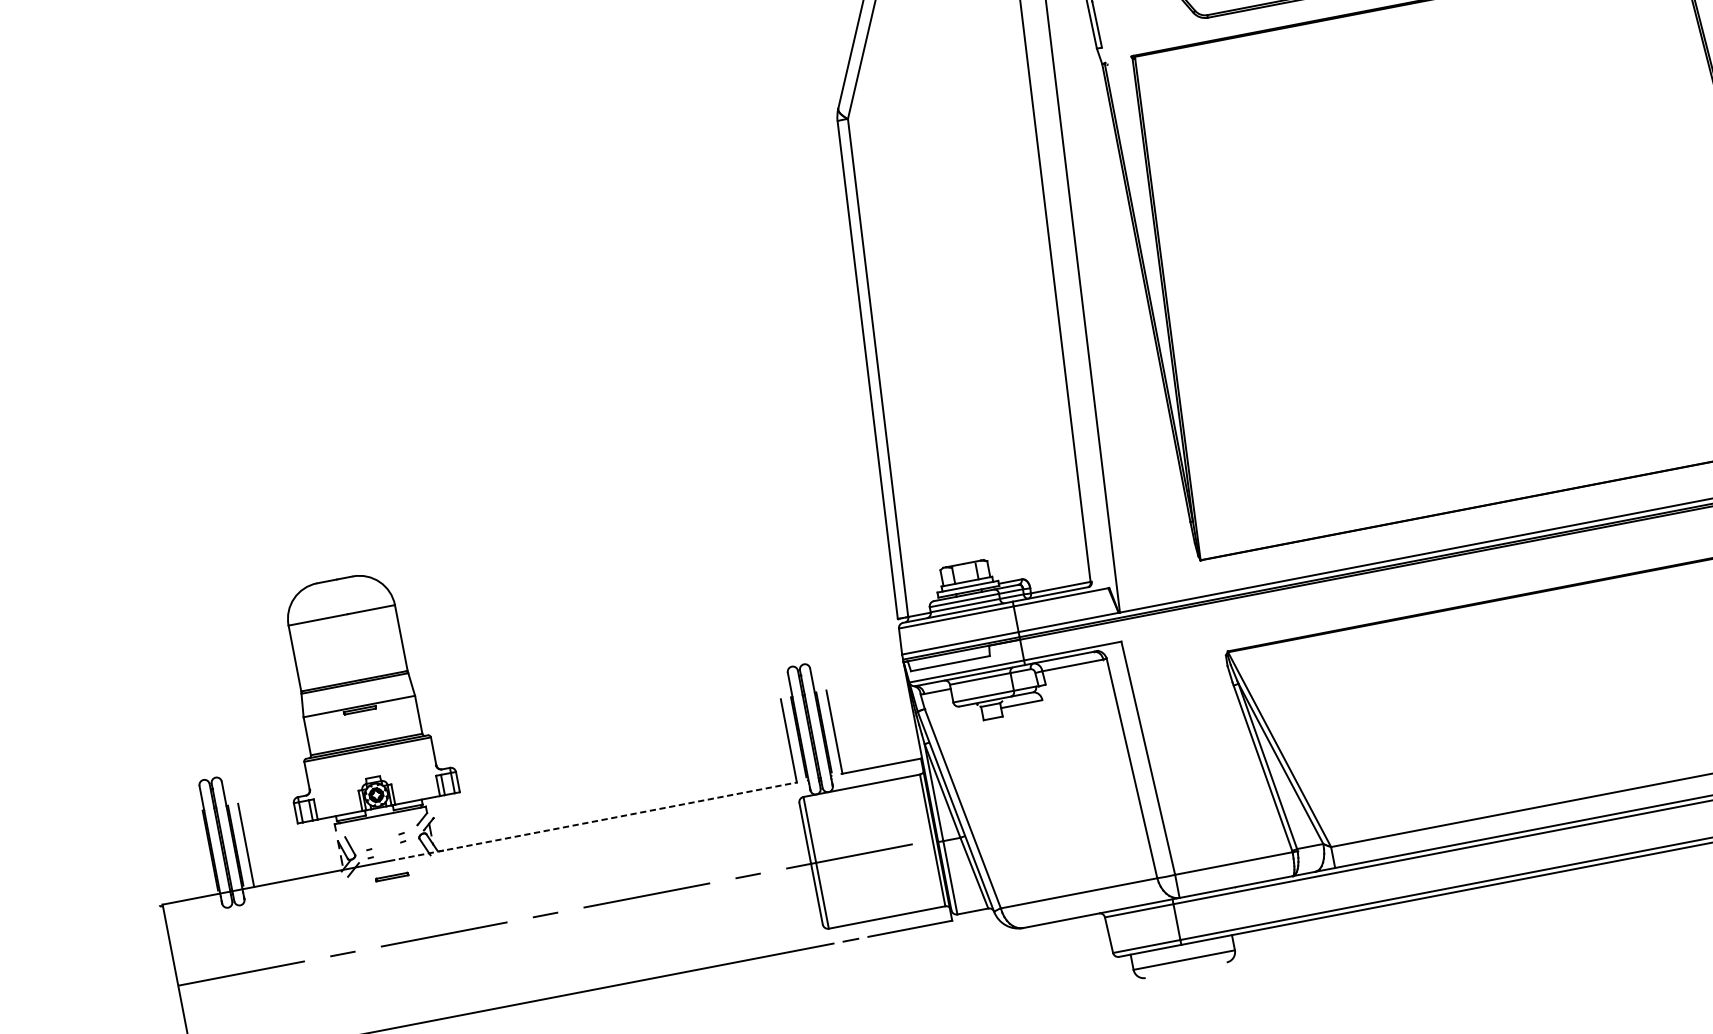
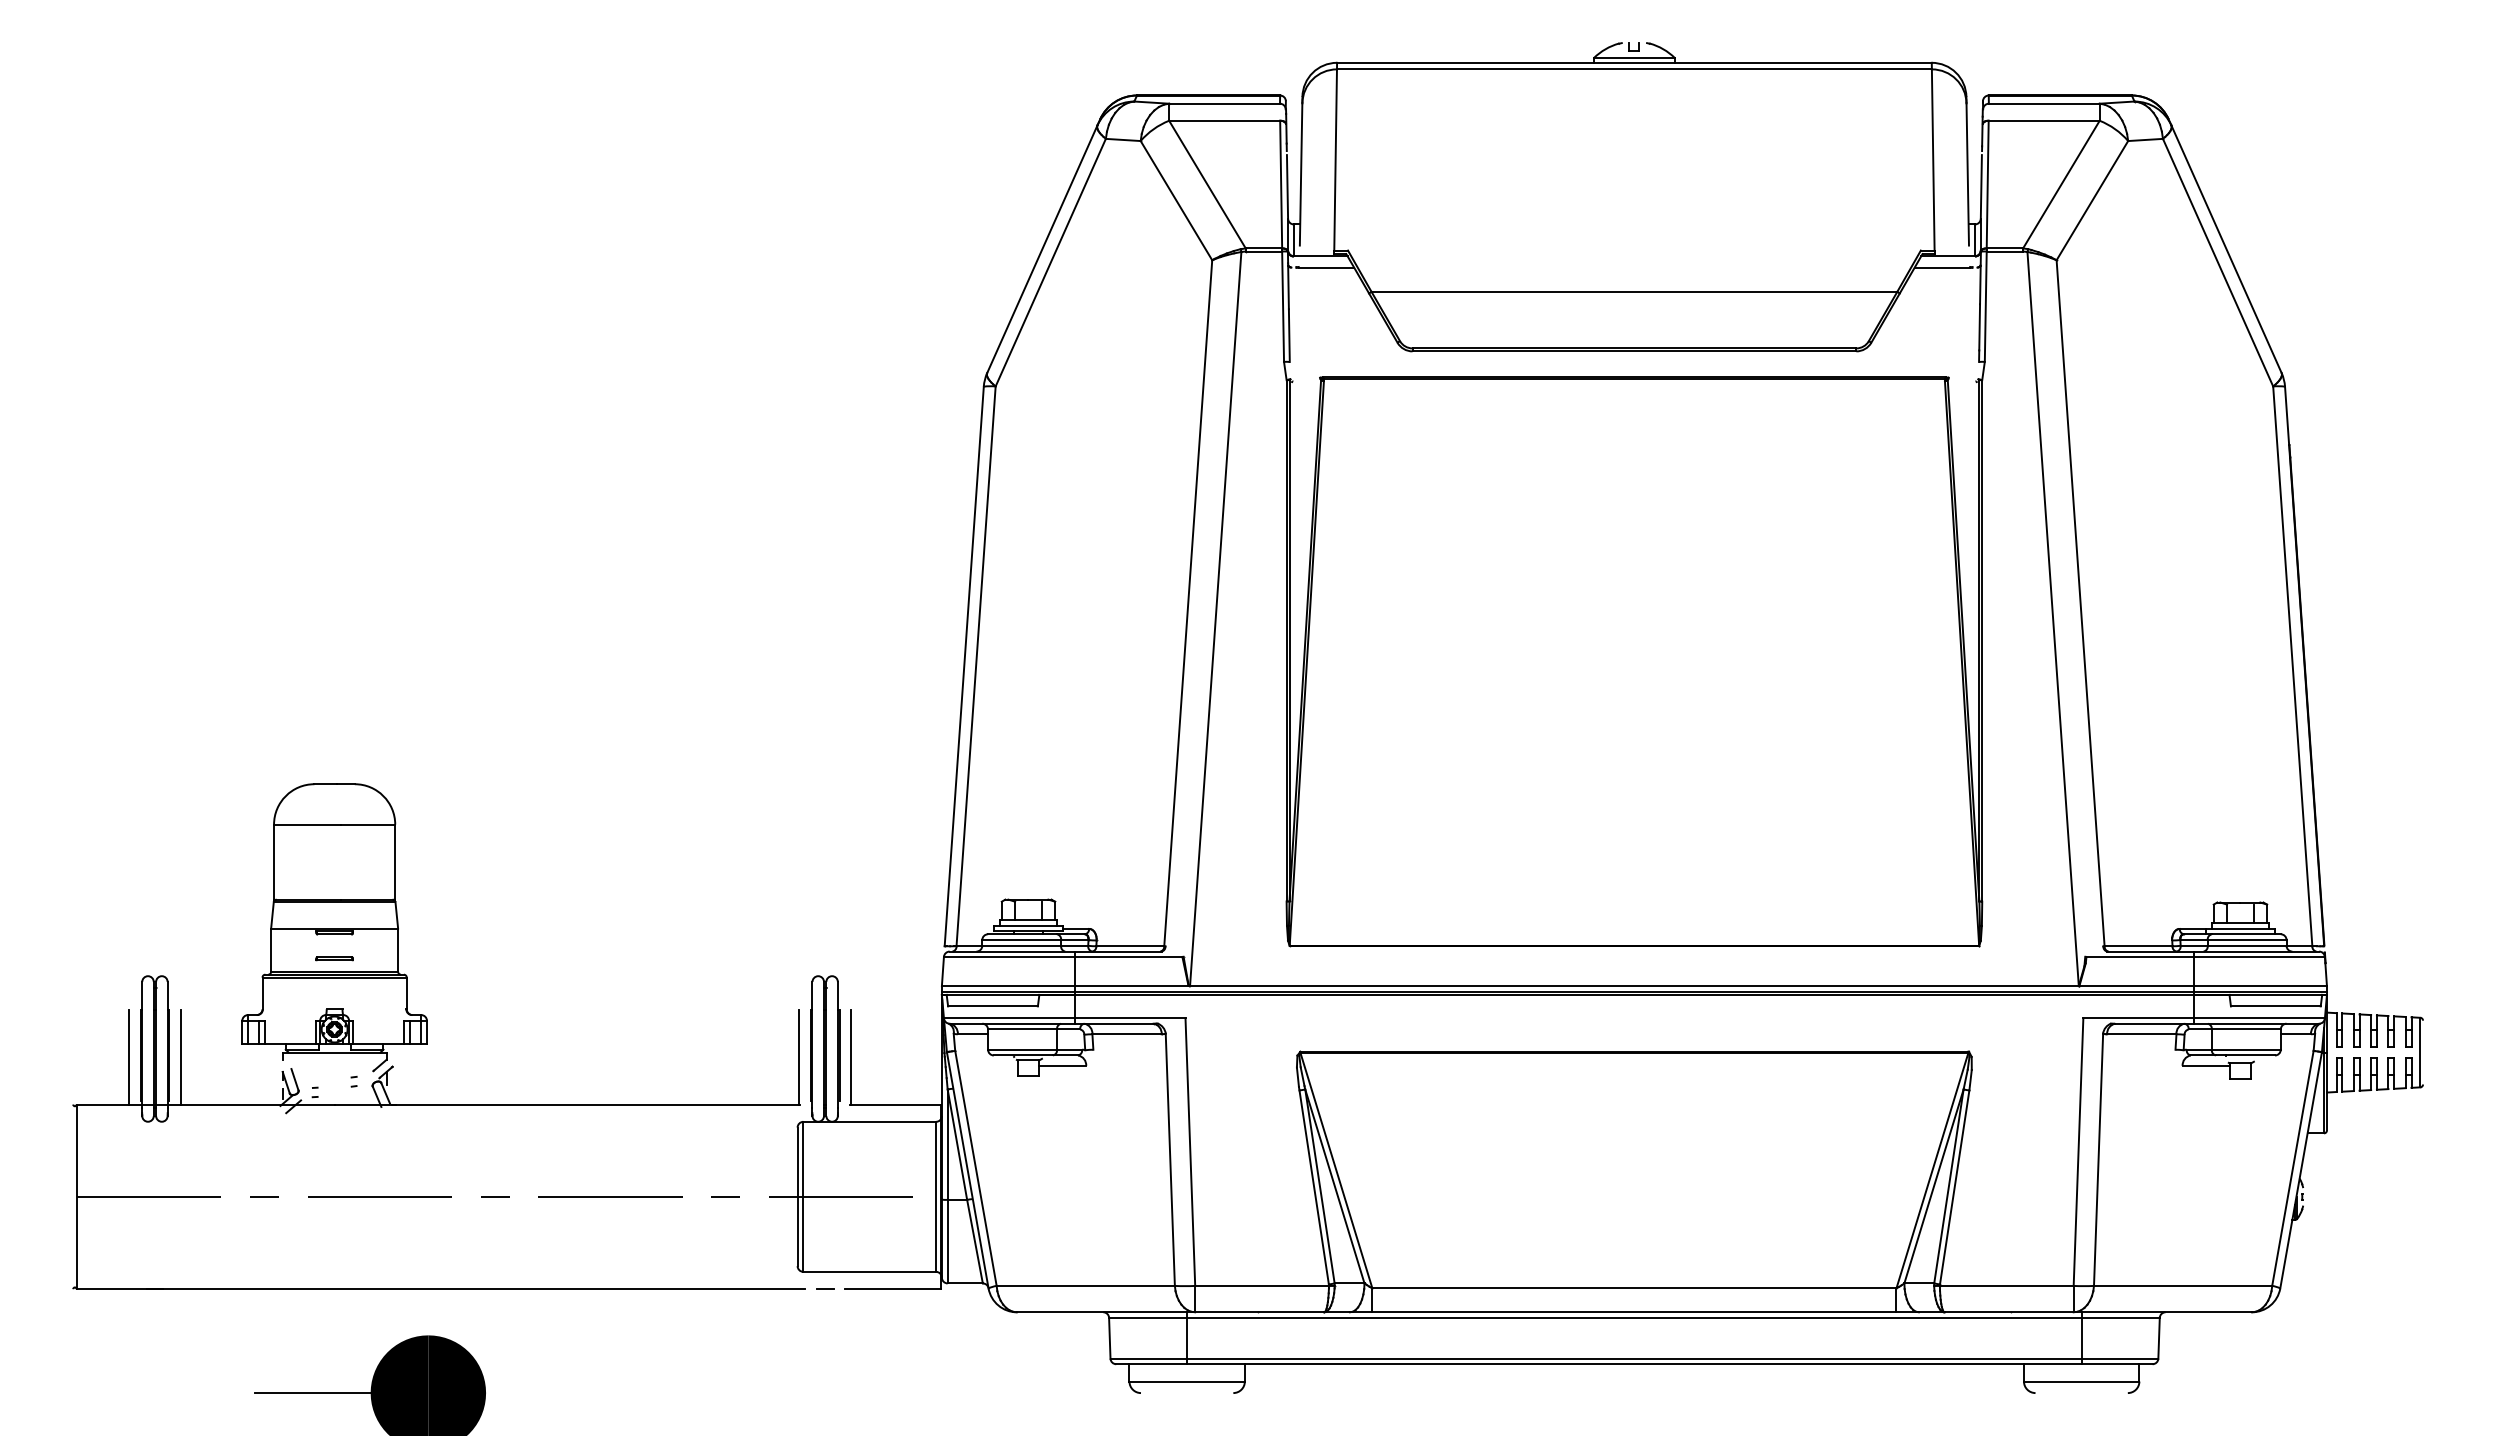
line: (593, 821) -> (567, 1104), dashed -> solid
line: (200, 853) -> (128, 1056), added
part: (392, 876) -> (334, 958), moved

